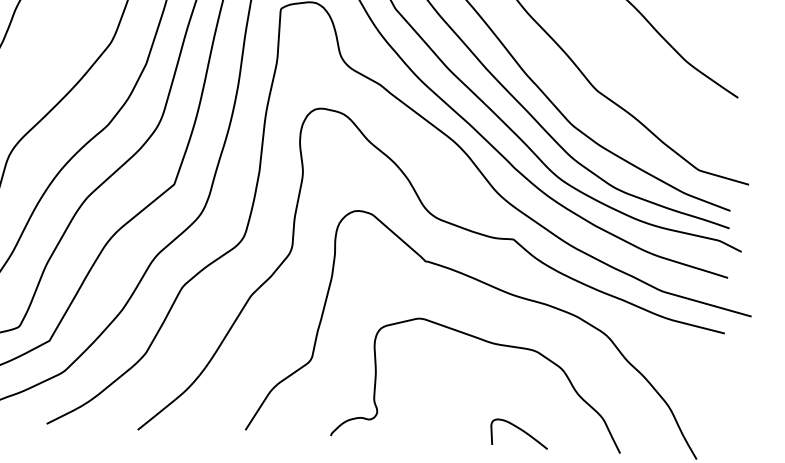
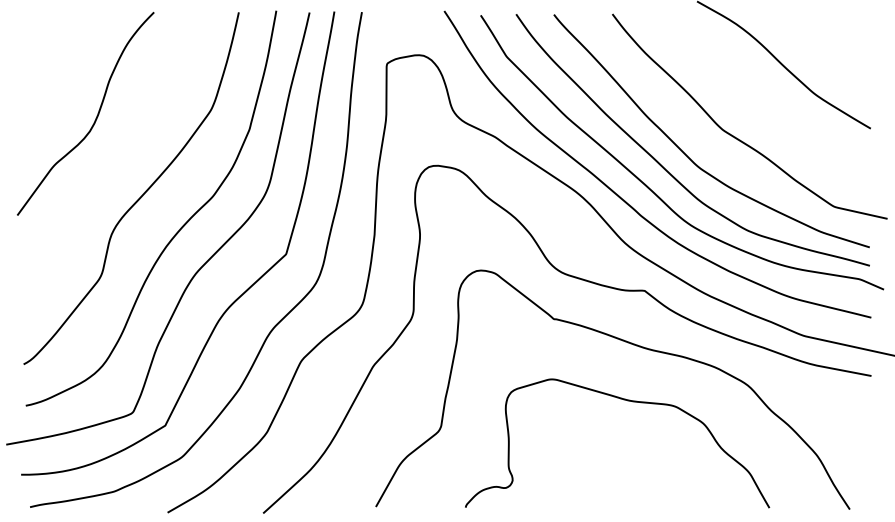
curve: (521, 430) -> (664, 490), removed

